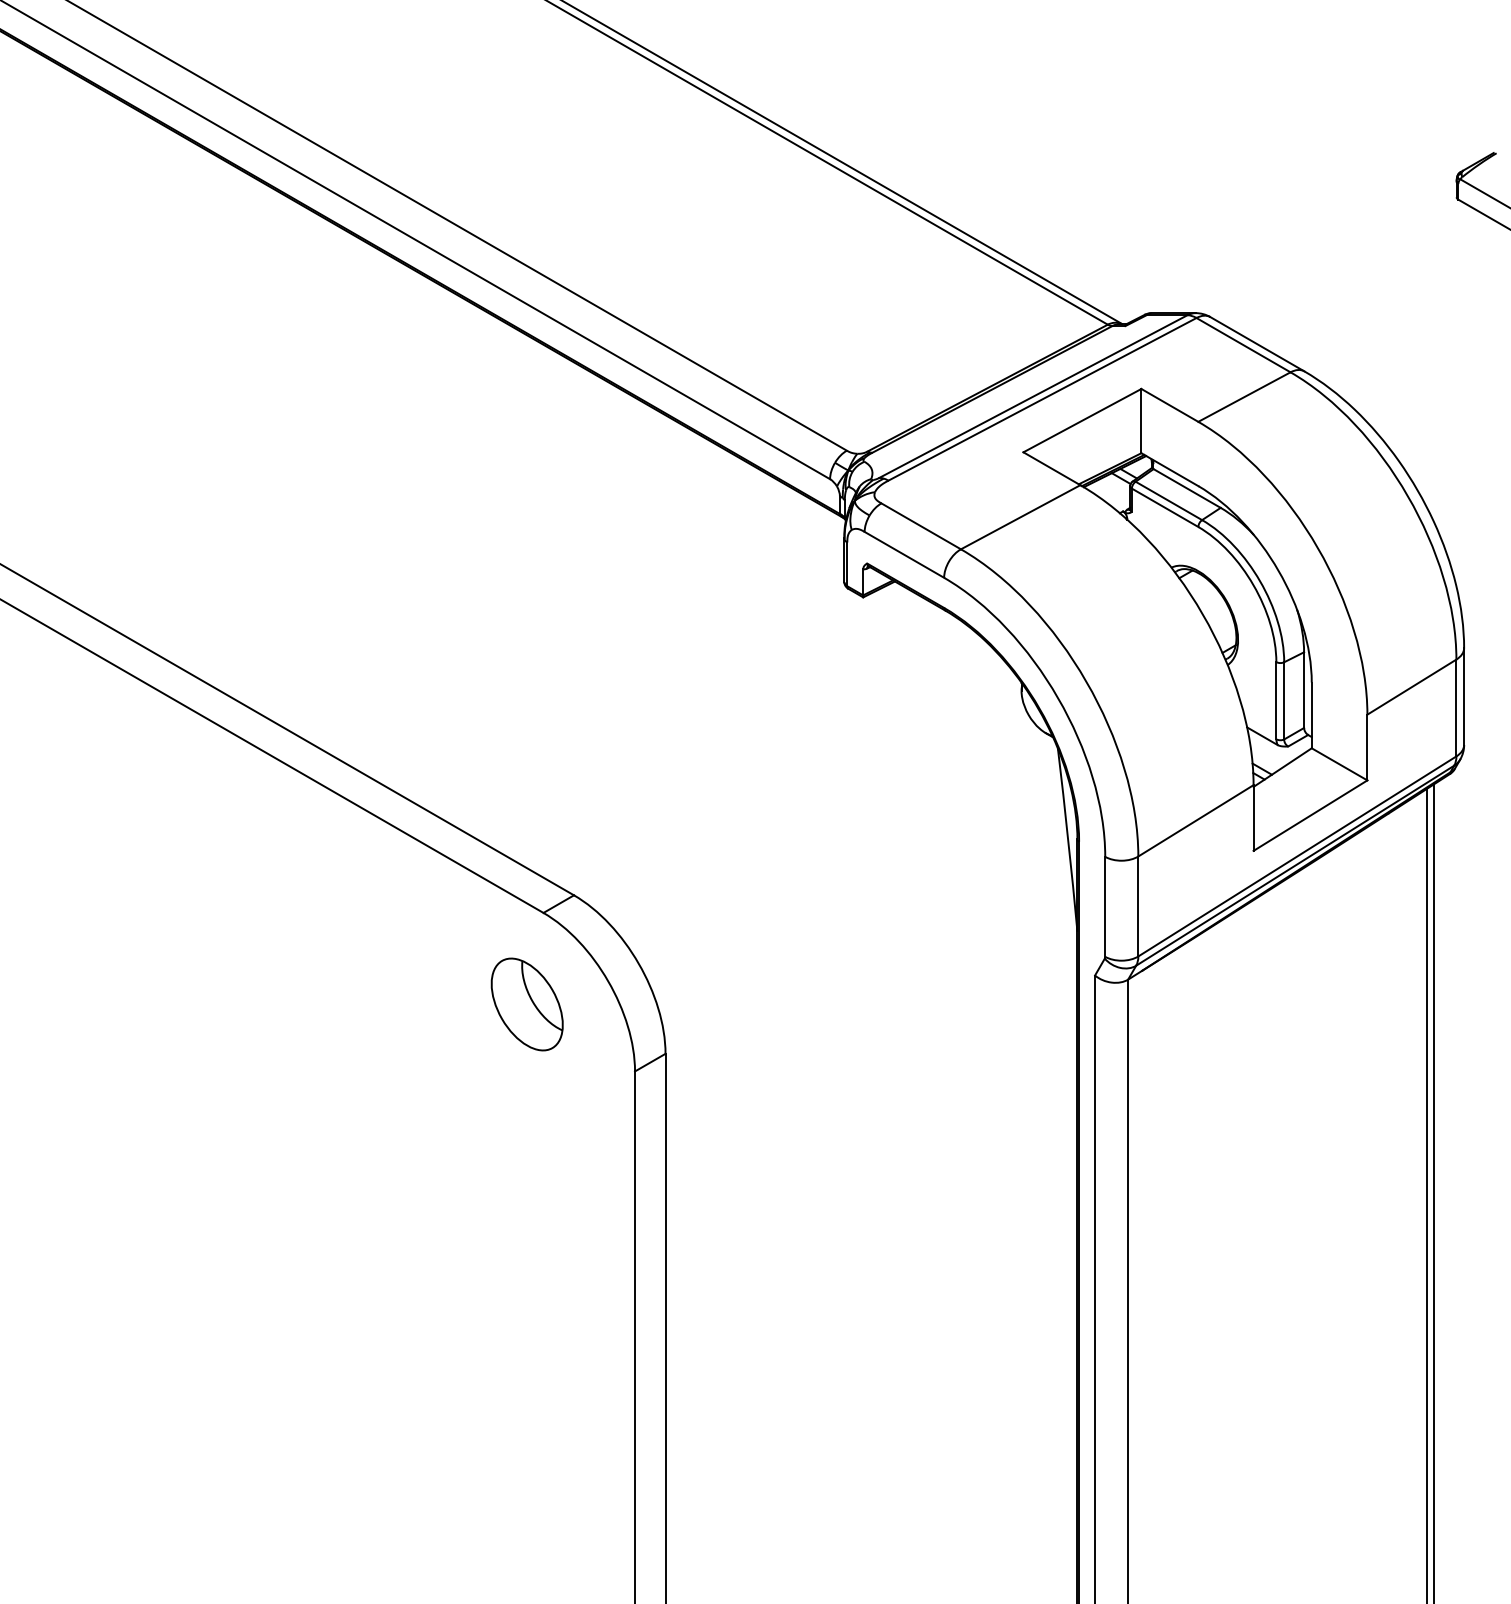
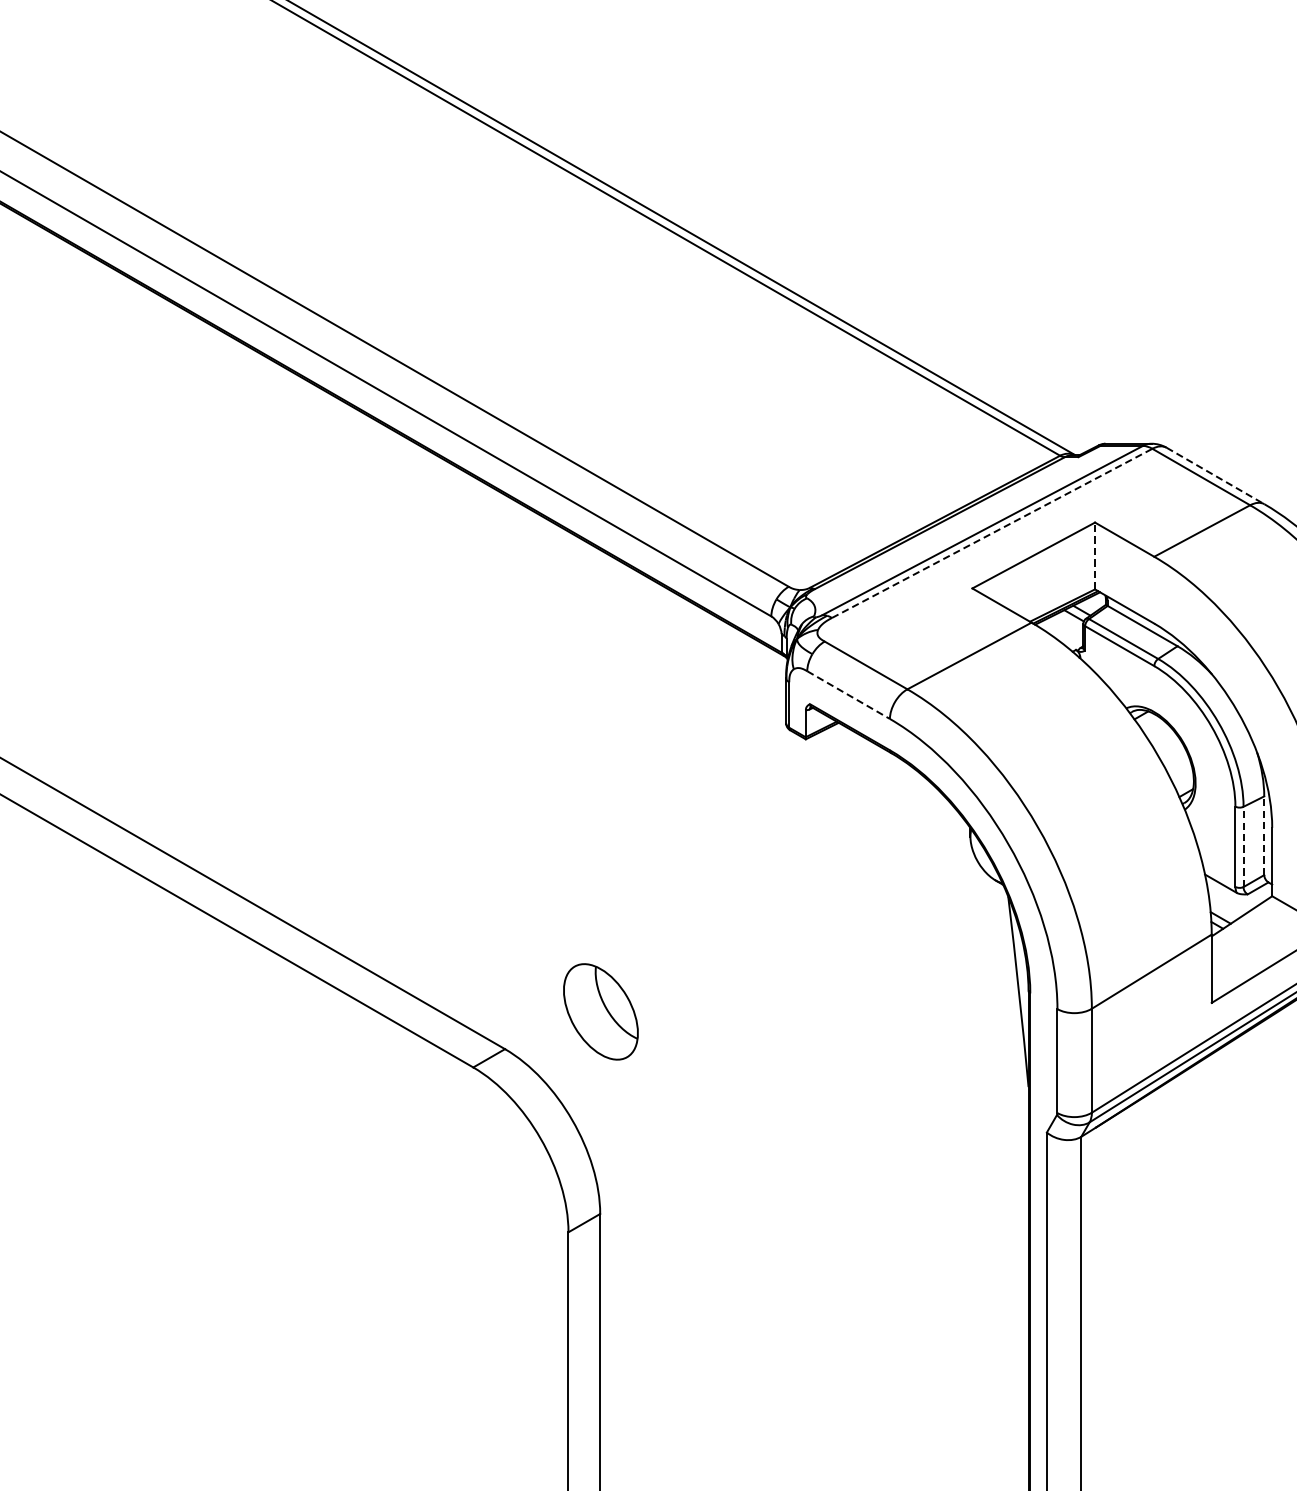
line: (1257, 344) -> (1215, 476), solid -> dashed
line: (1042, 399) -> (992, 533), solid -> dashed
line: (1141, 420) -> (1095, 555), solid -> dashed
line: (904, 554) -> (848, 694), solid -> dashed
line: (1304, 690) -> (1264, 836), solid -> dashed
line: (1284, 700) -> (1243, 846), solid -> dashed
part: (526, 1004) -> (600, 1011), moved

